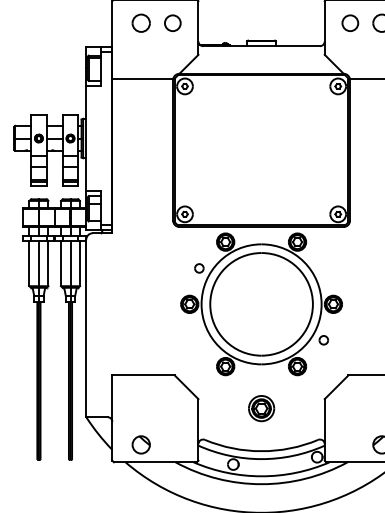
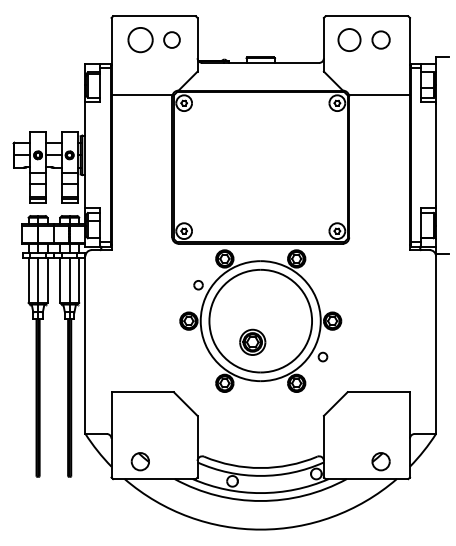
part: (140, 22) -> (139, 39), size x1.4
circle: (350, 22) -> (349, 39), size x1.4
part: (261, 407) -> (252, 341), moved

